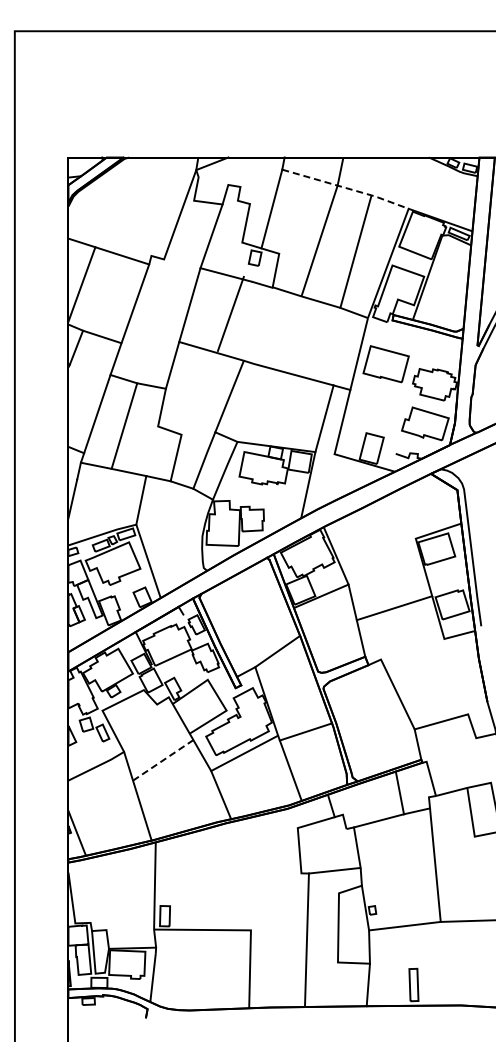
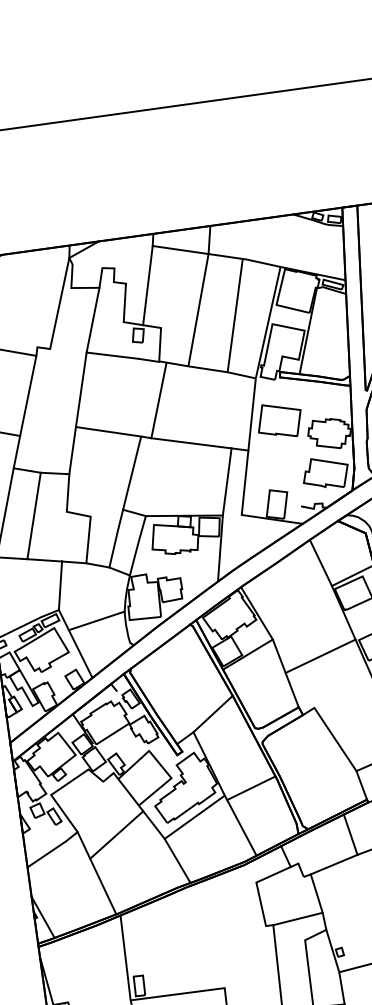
line: (346, 188) -> (217, 255), dashed -> solid
line: (230, 313) -> (158, 400), moved
line: (407, 513) -> (320, 562), added
line: (172, 540) -> (96, 620), added
line: (163, 760) -> (117, 835), dashed -> solid

